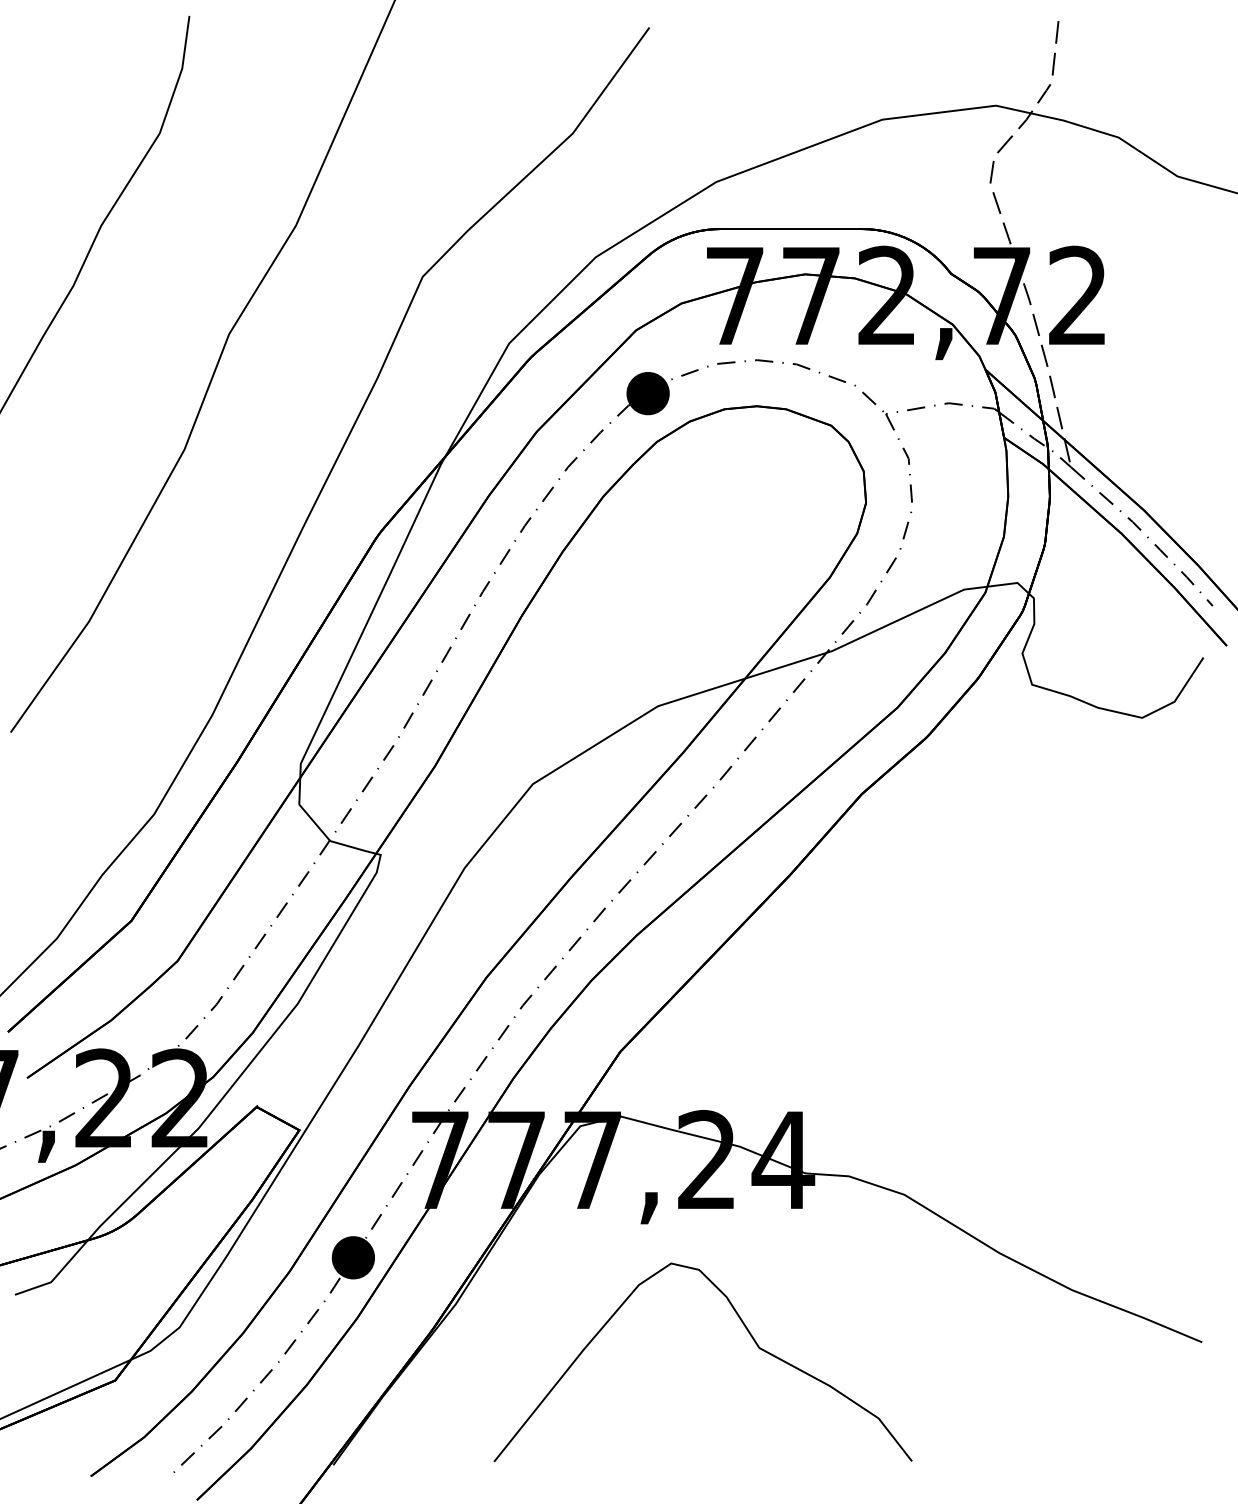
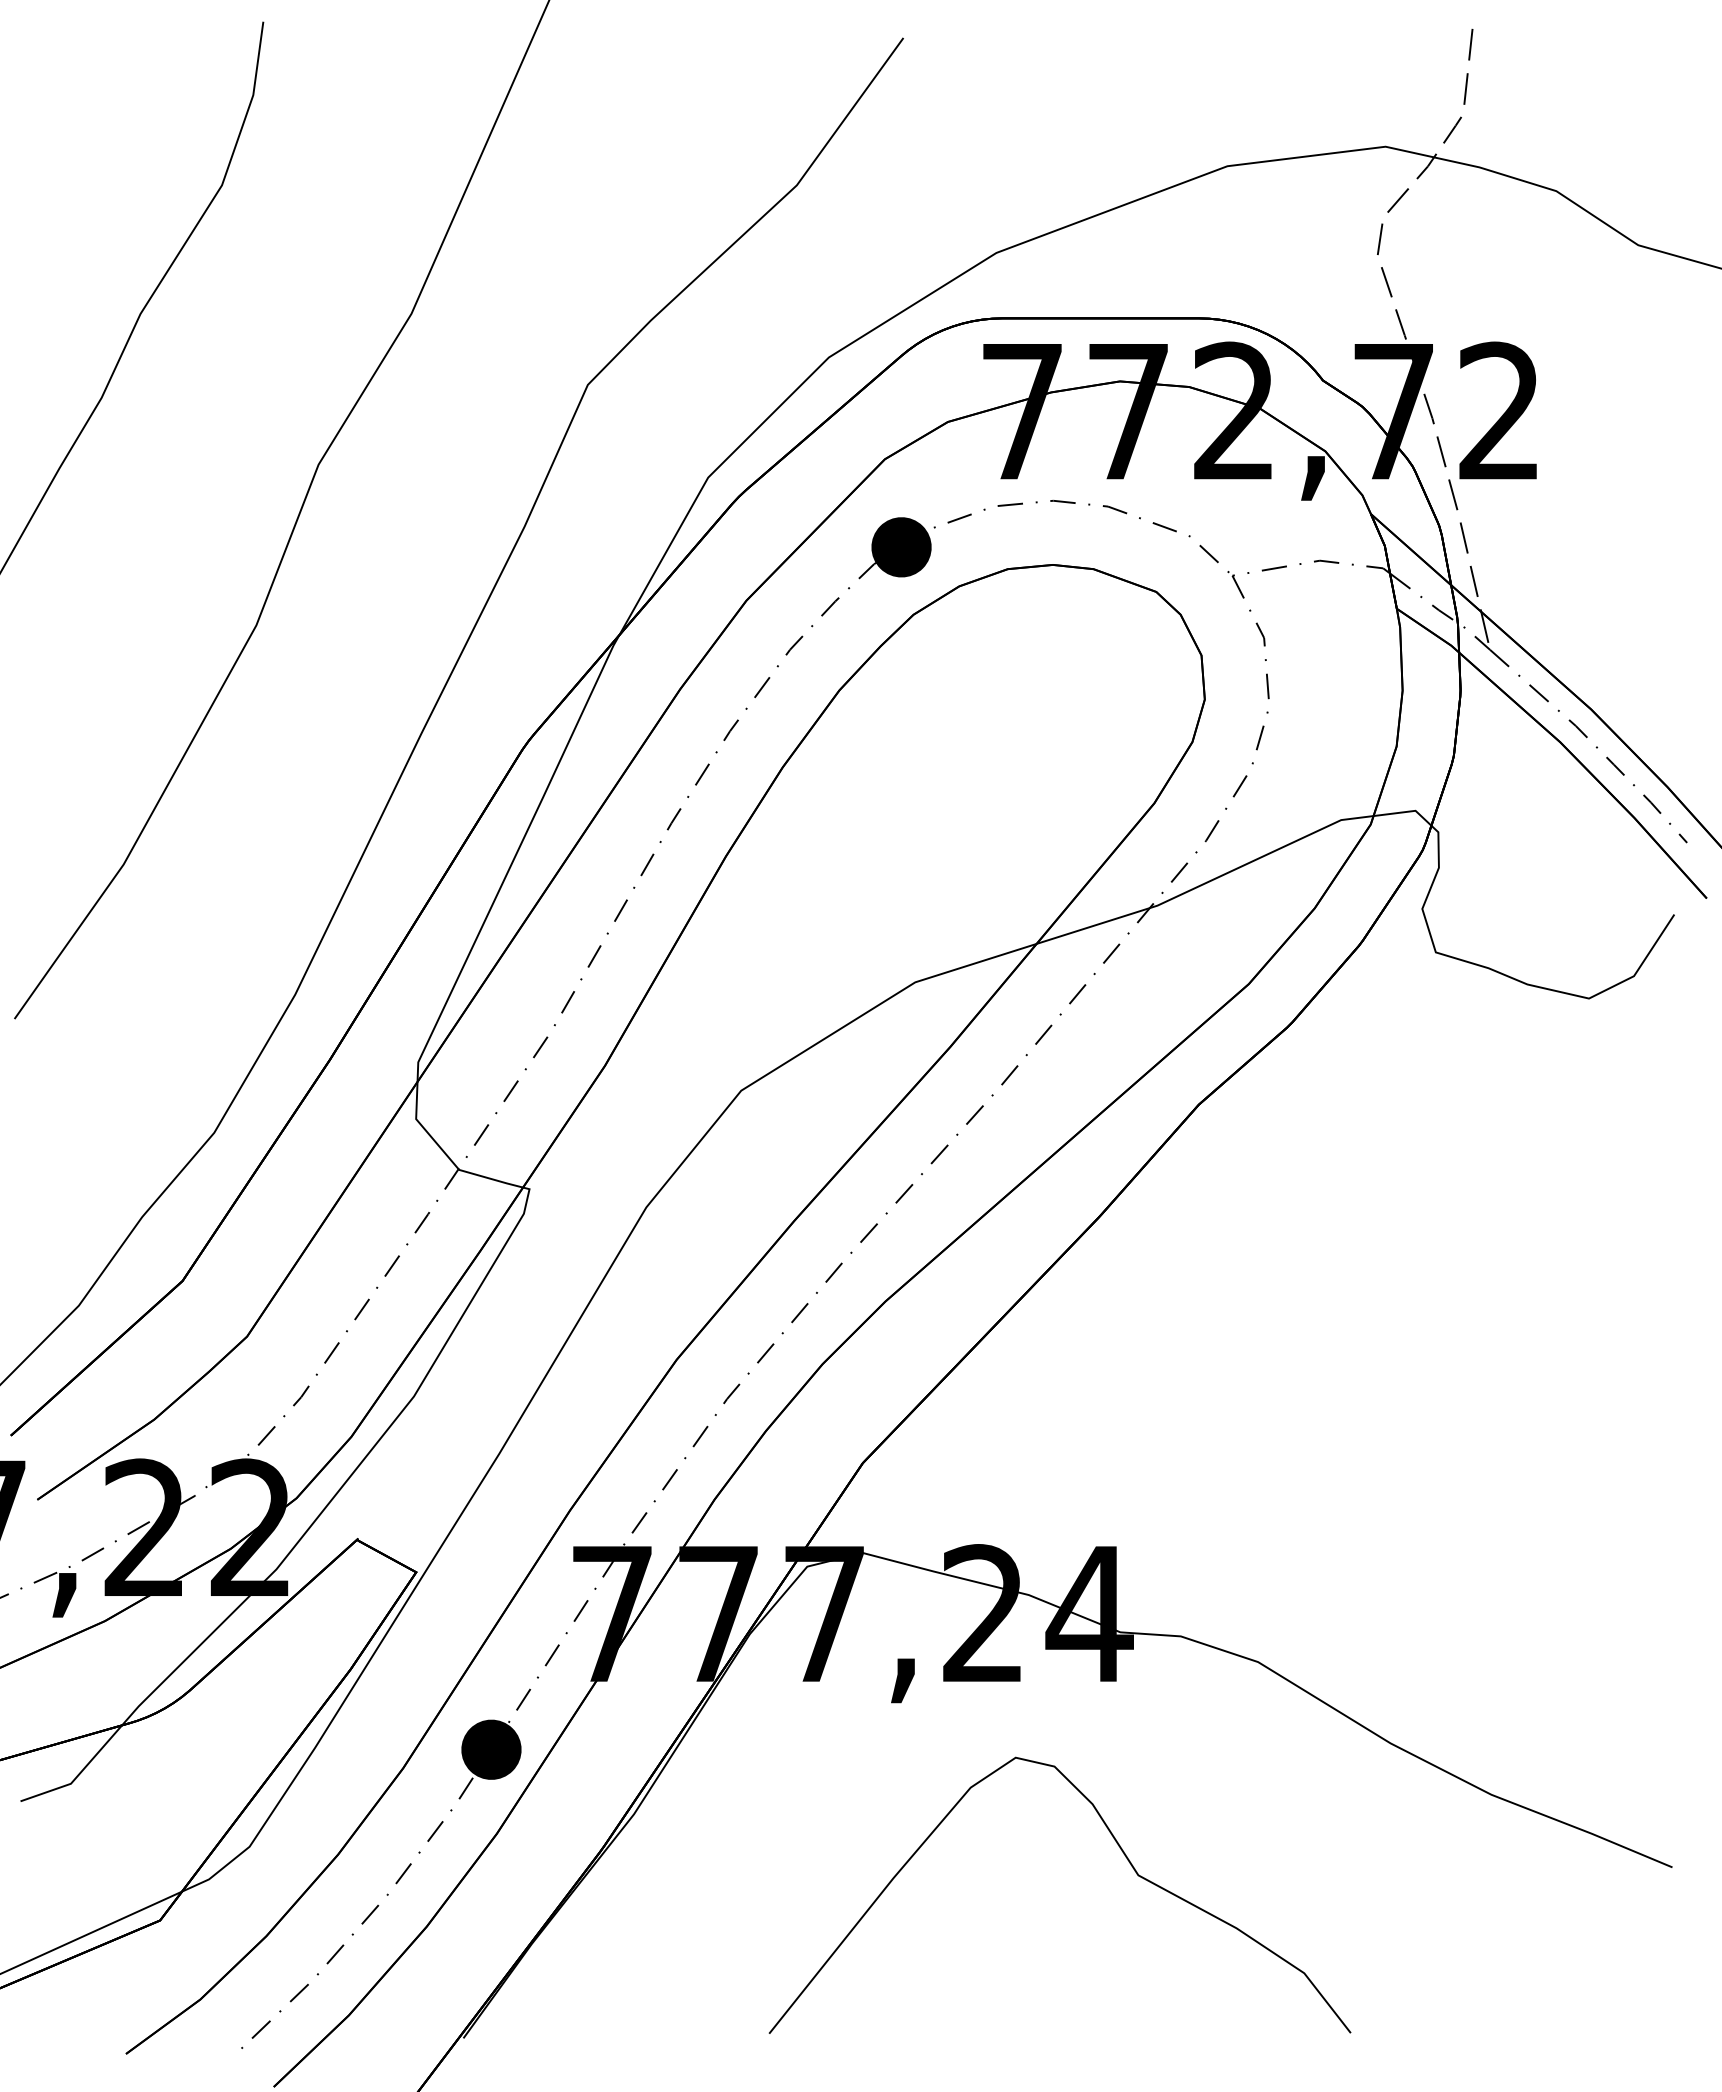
curve: (747, 1330) -> (1121, 1851), moved

